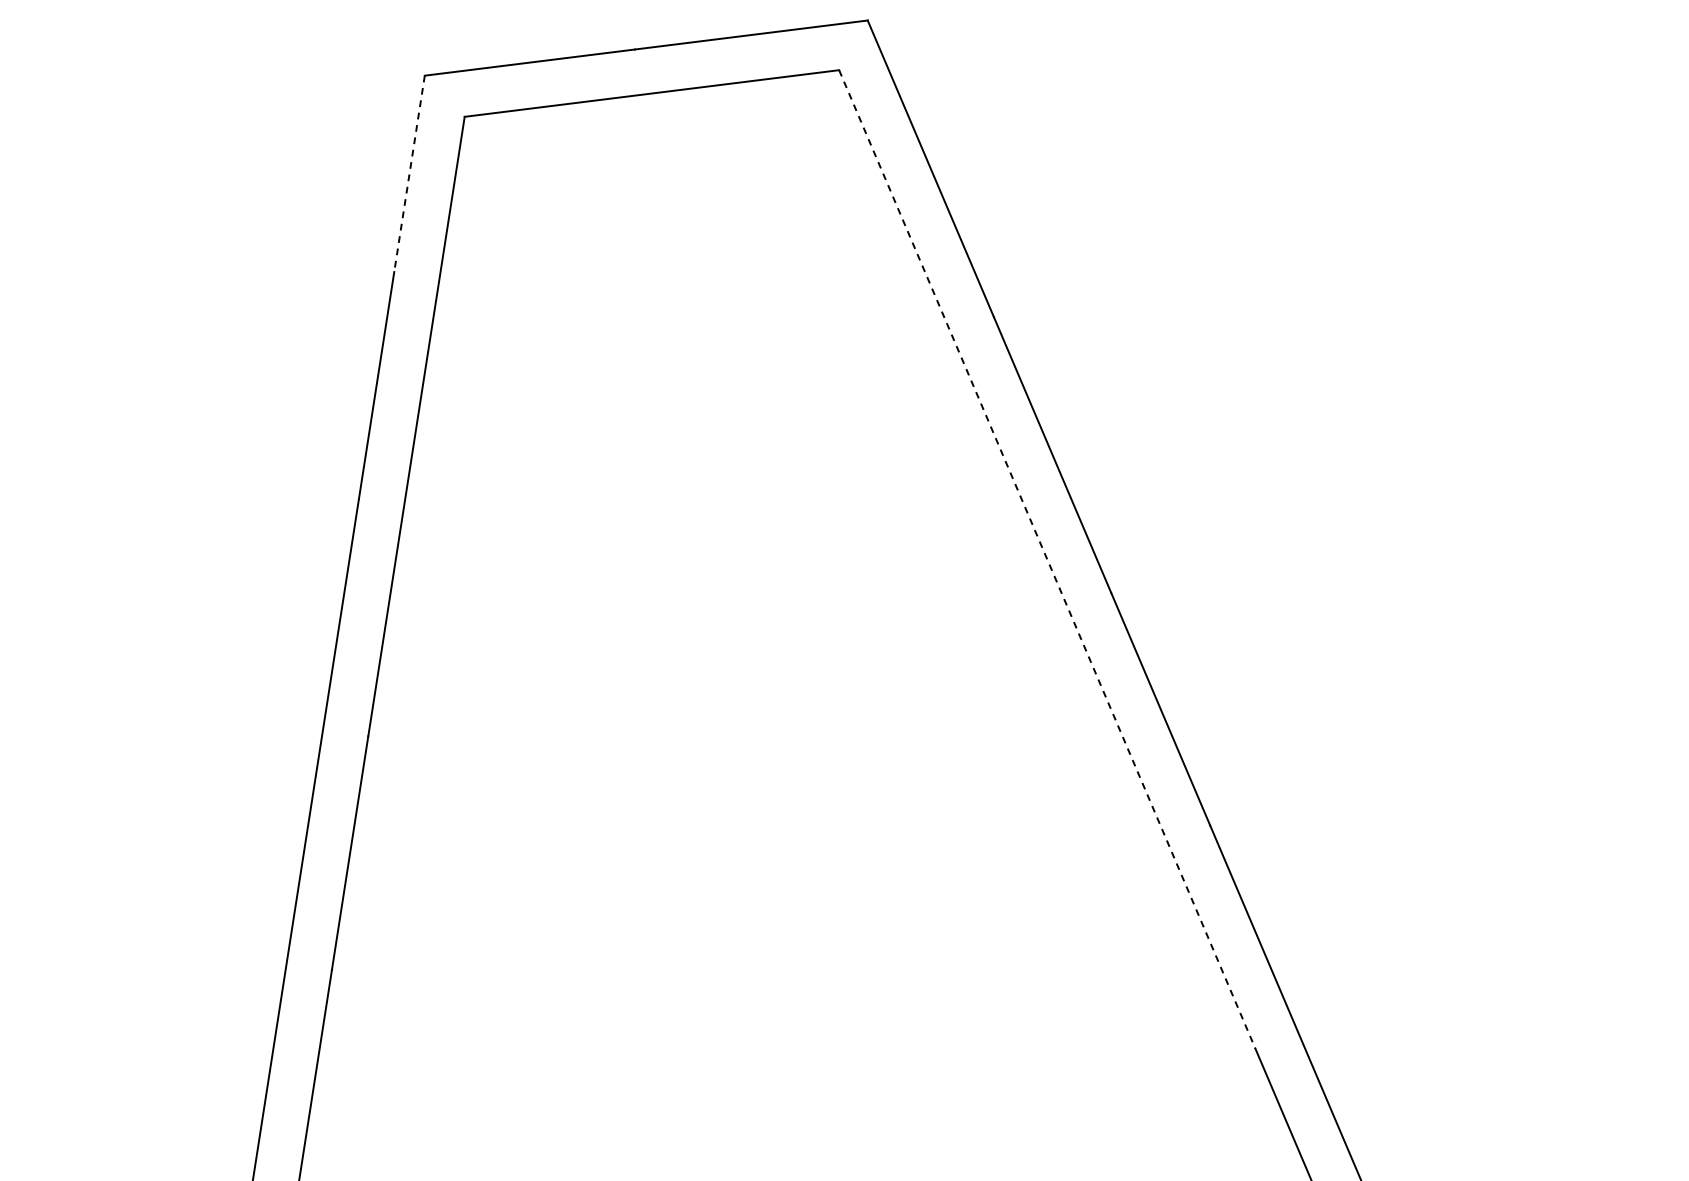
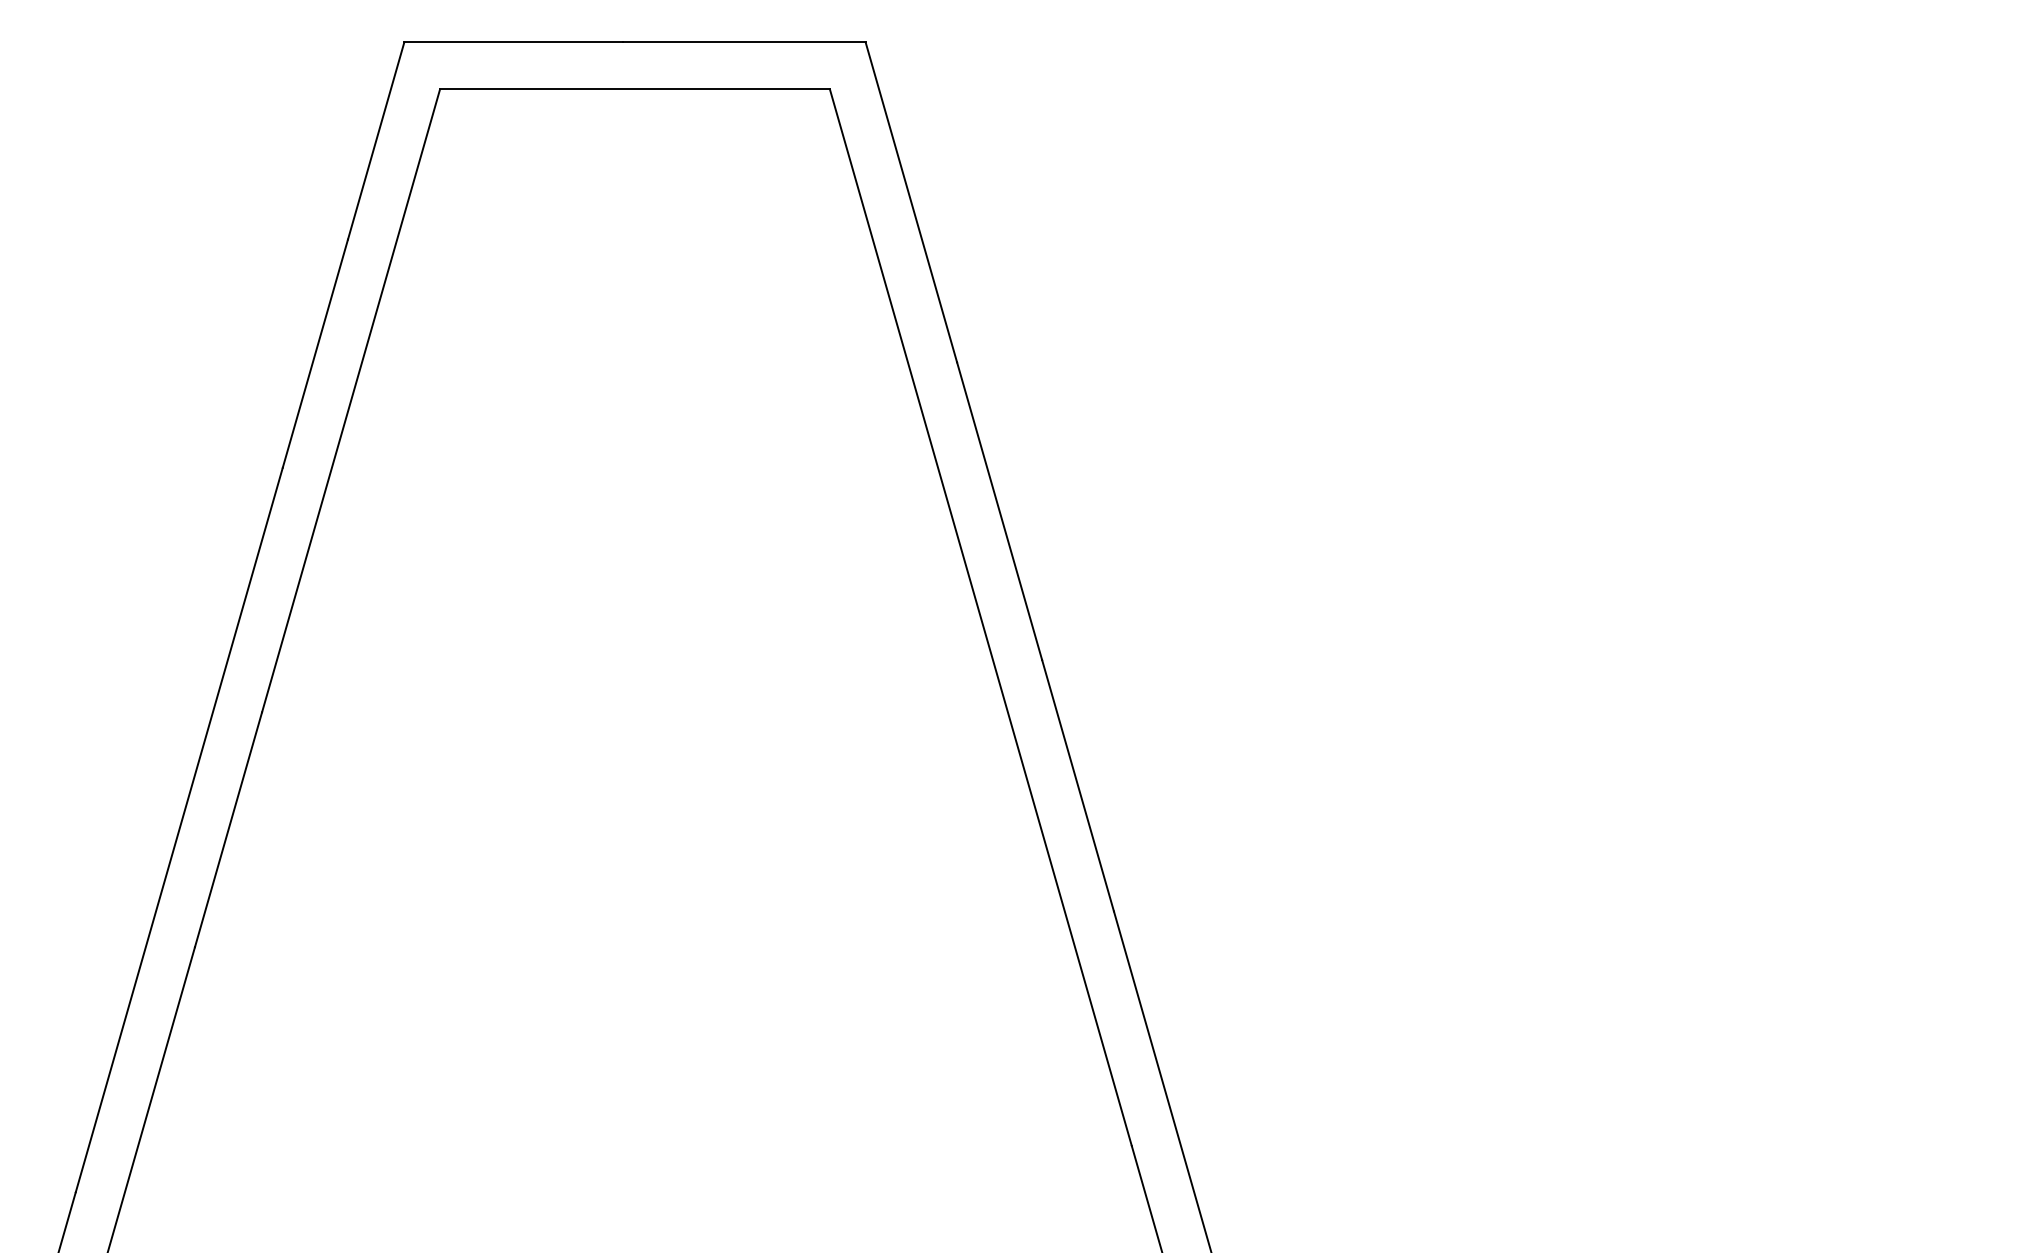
line: (409, 173) -> (376, 140), dashed -> solid
line: (1047, 560) -> (981, 618), dashed -> solid

